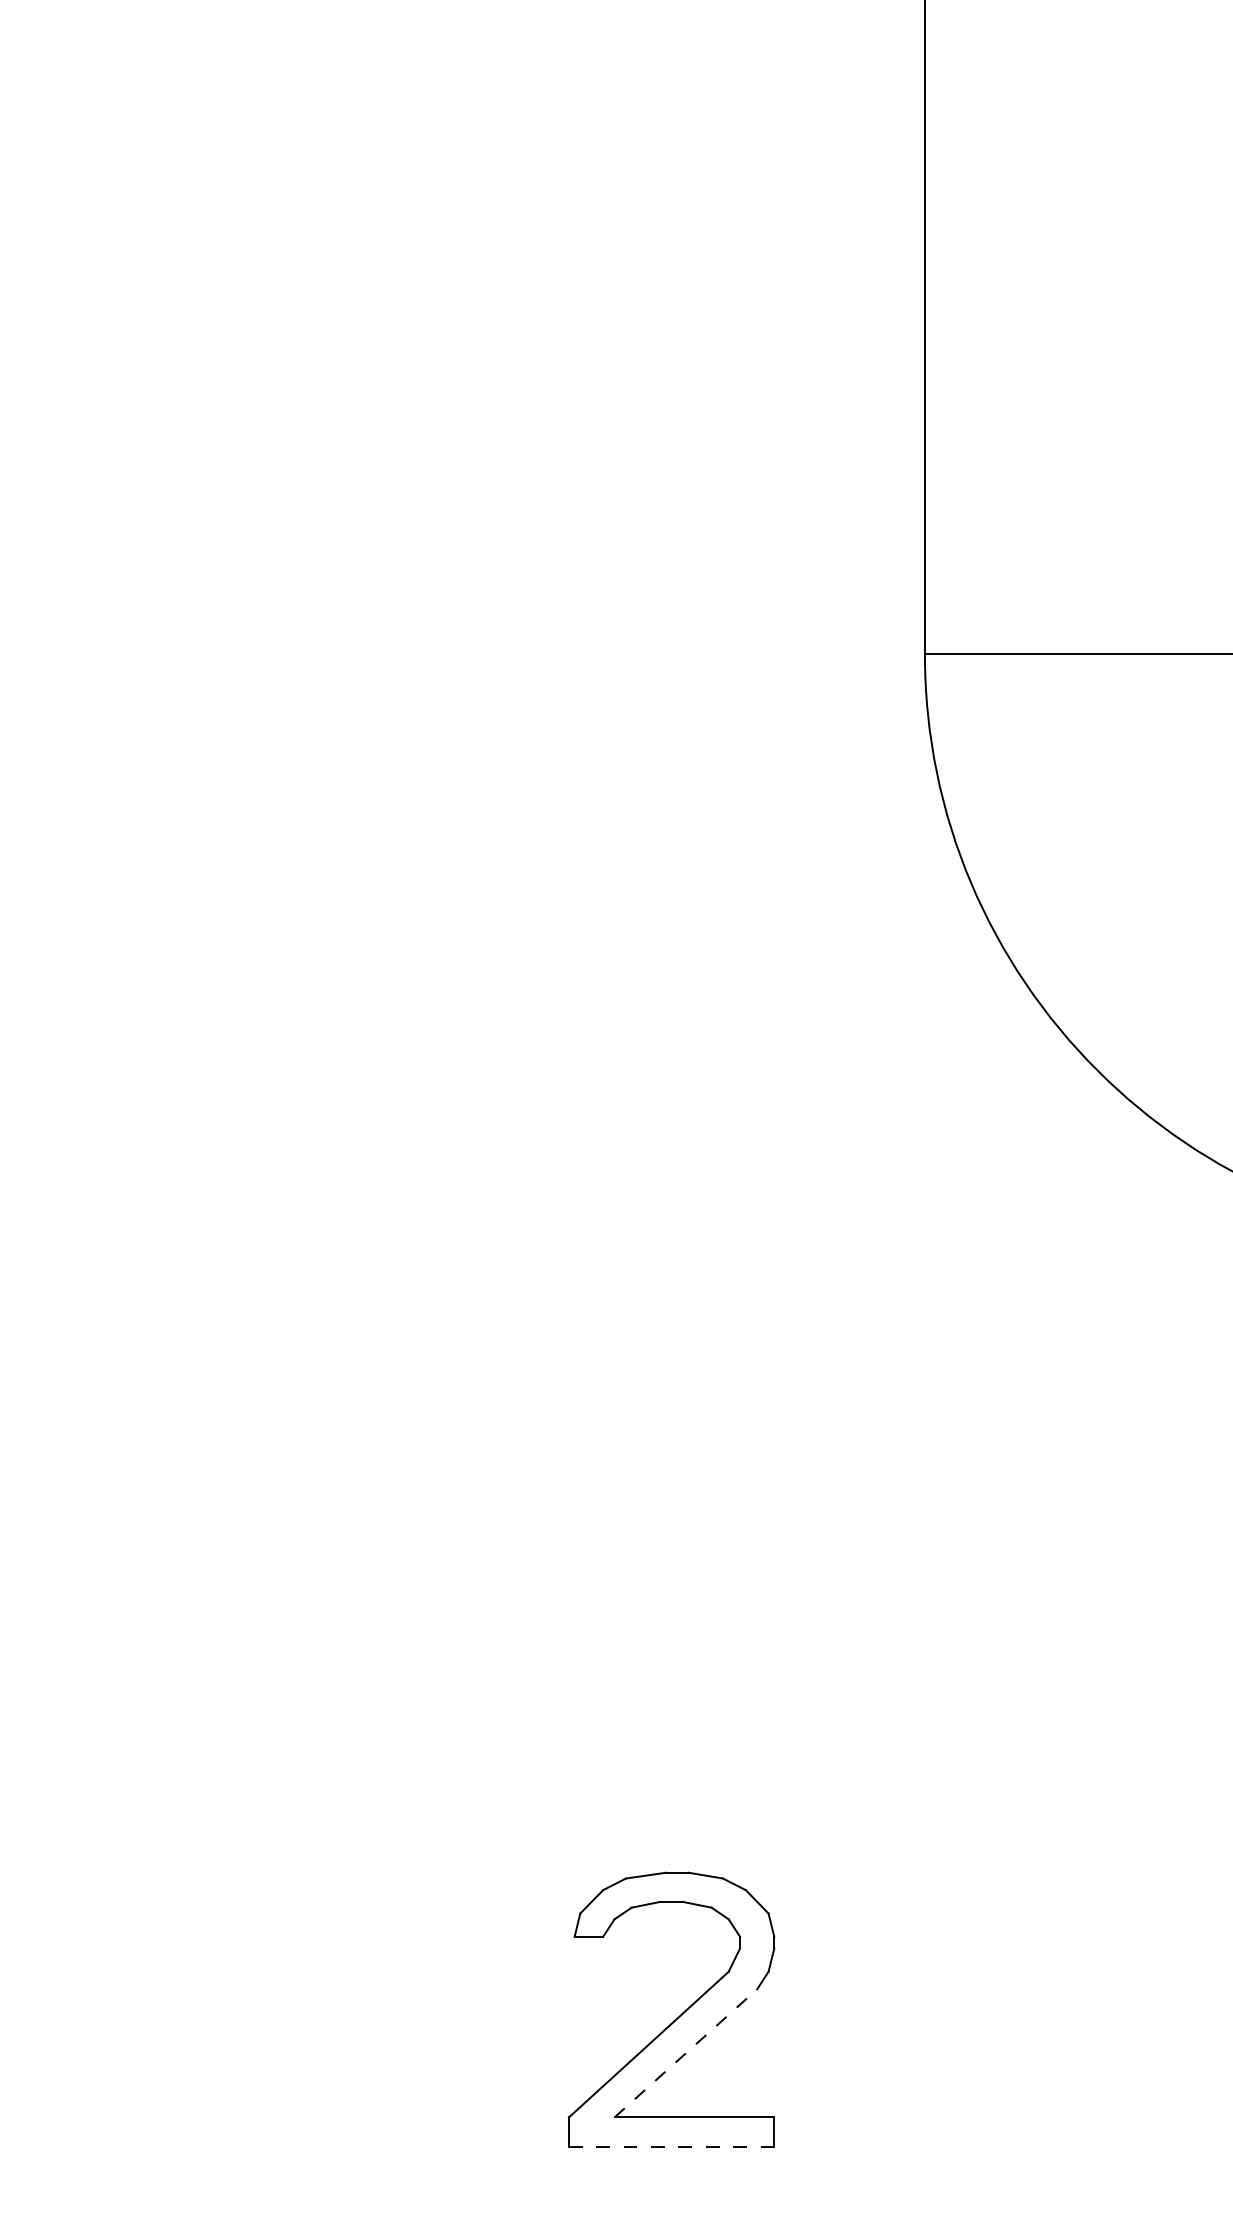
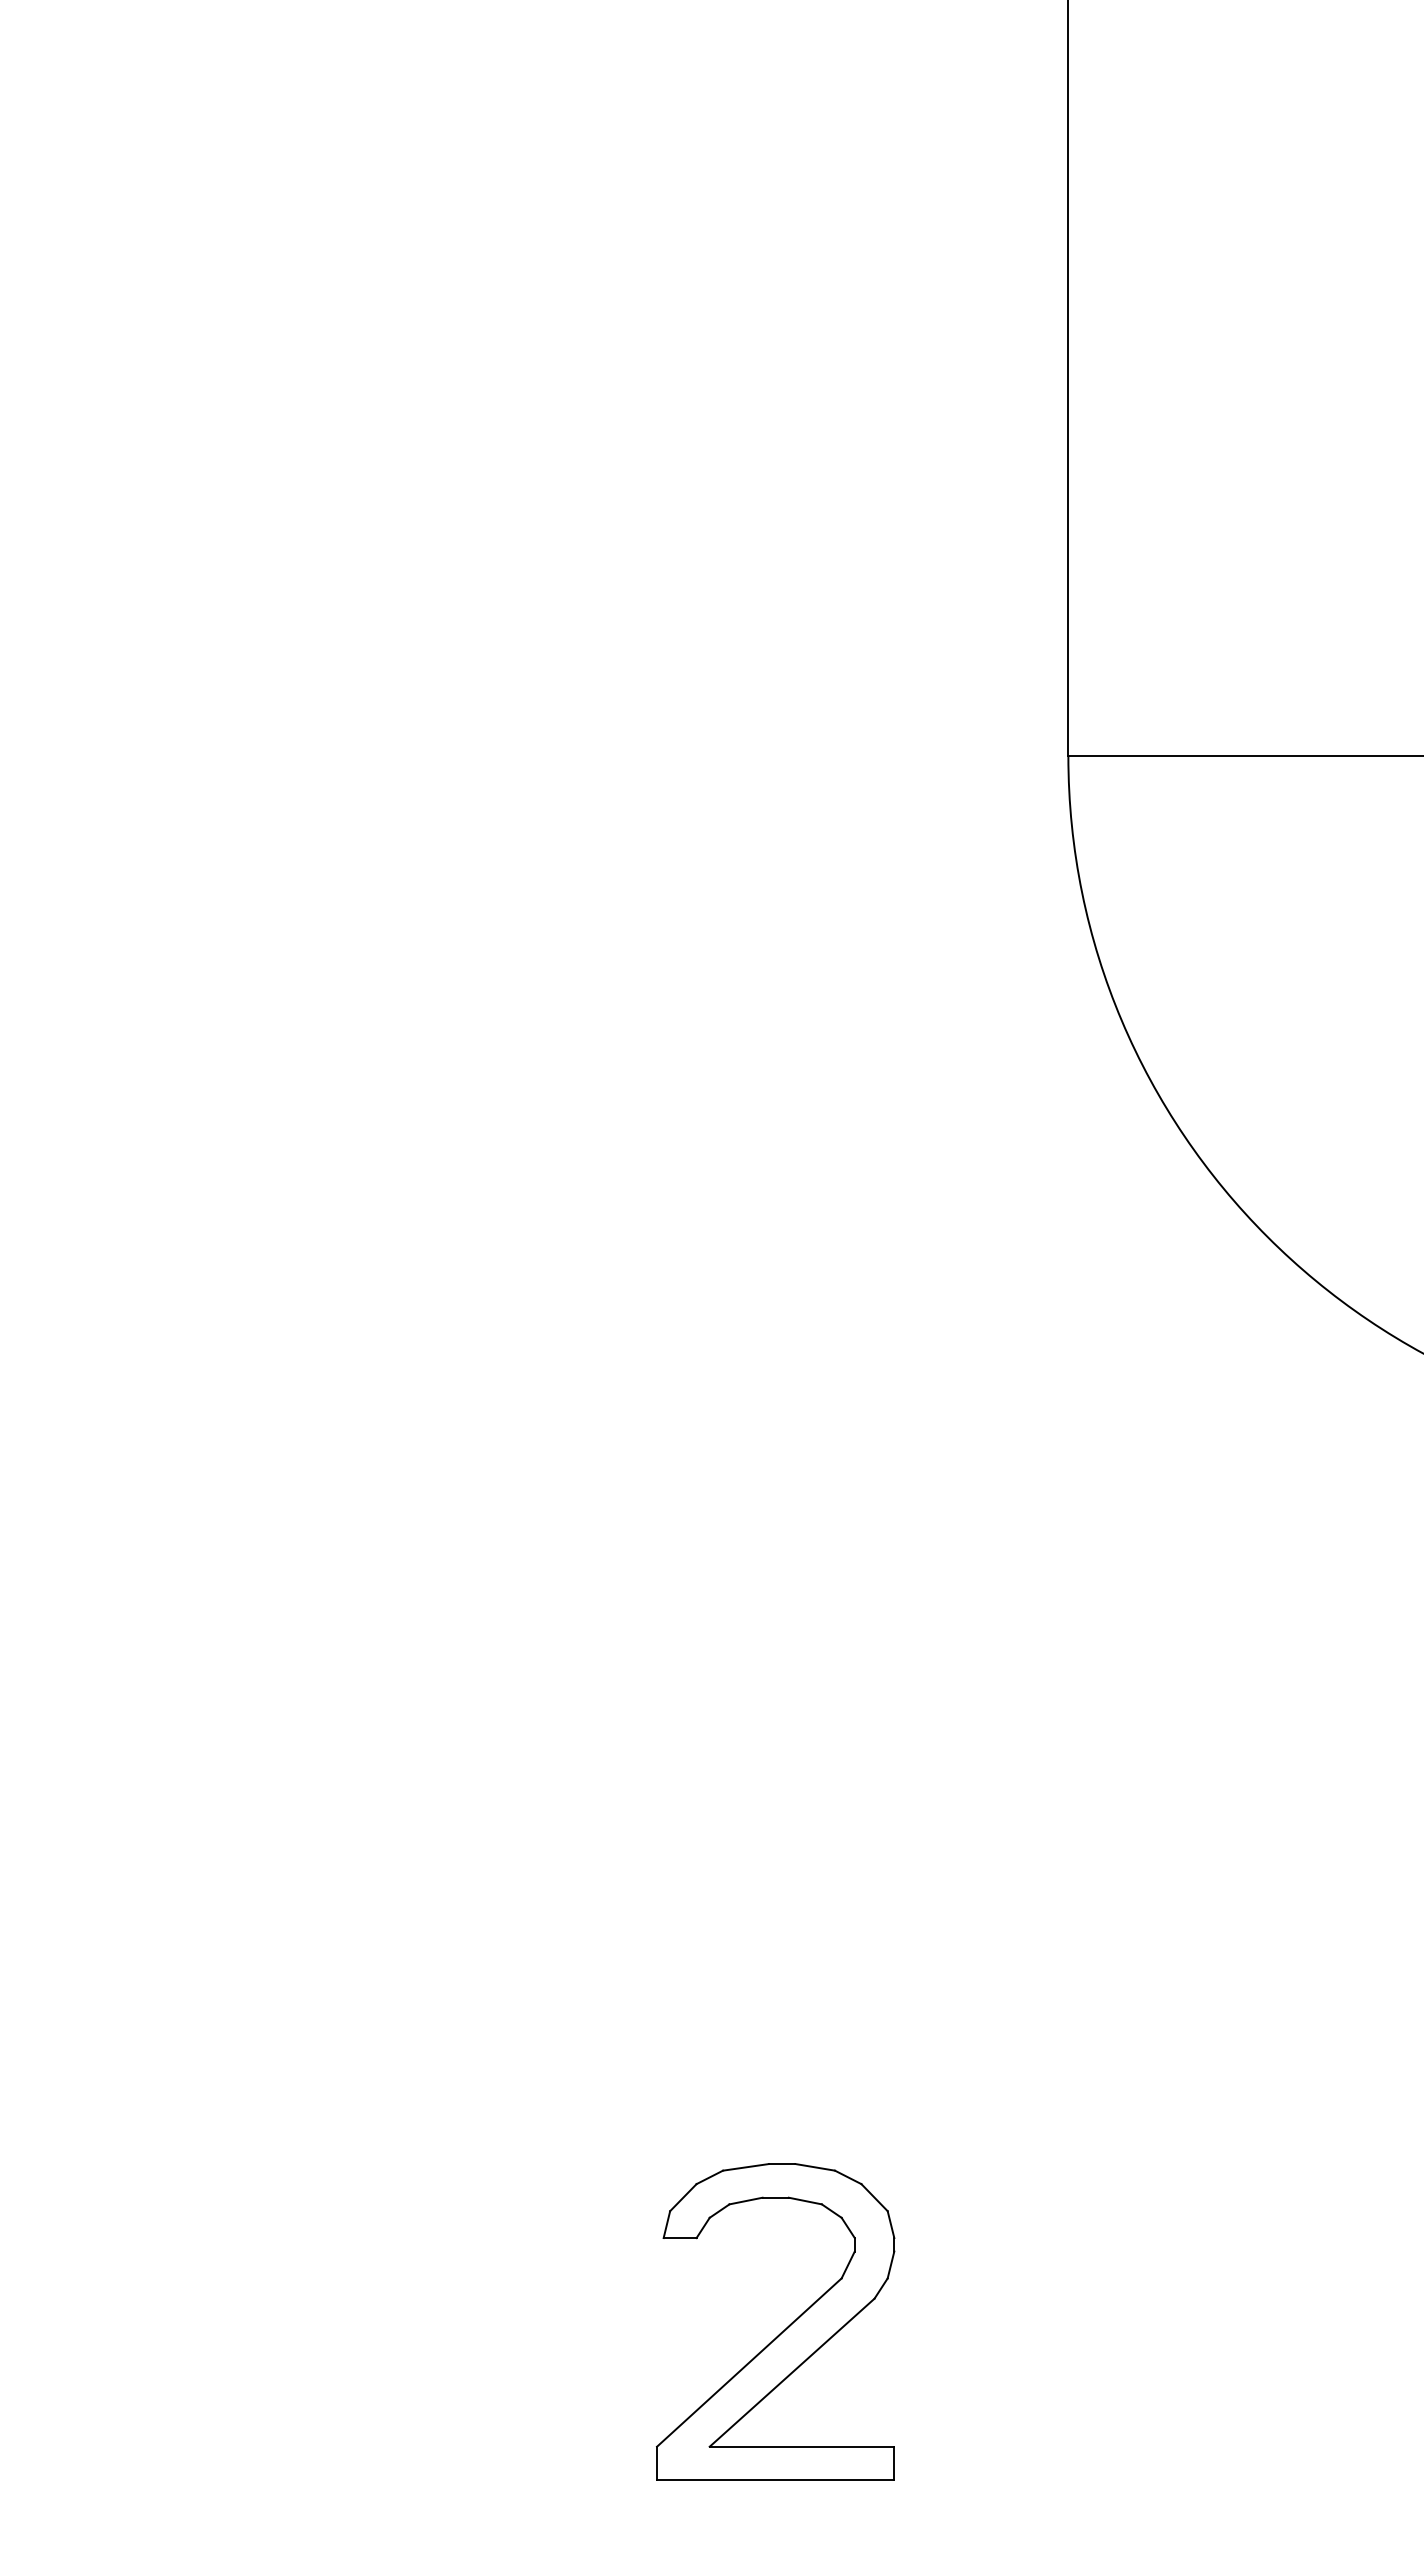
line: (686, 2053) -> (792, 2372), dashed -> solid
line: (671, 2146) -> (775, 2480), dashed -> solid

